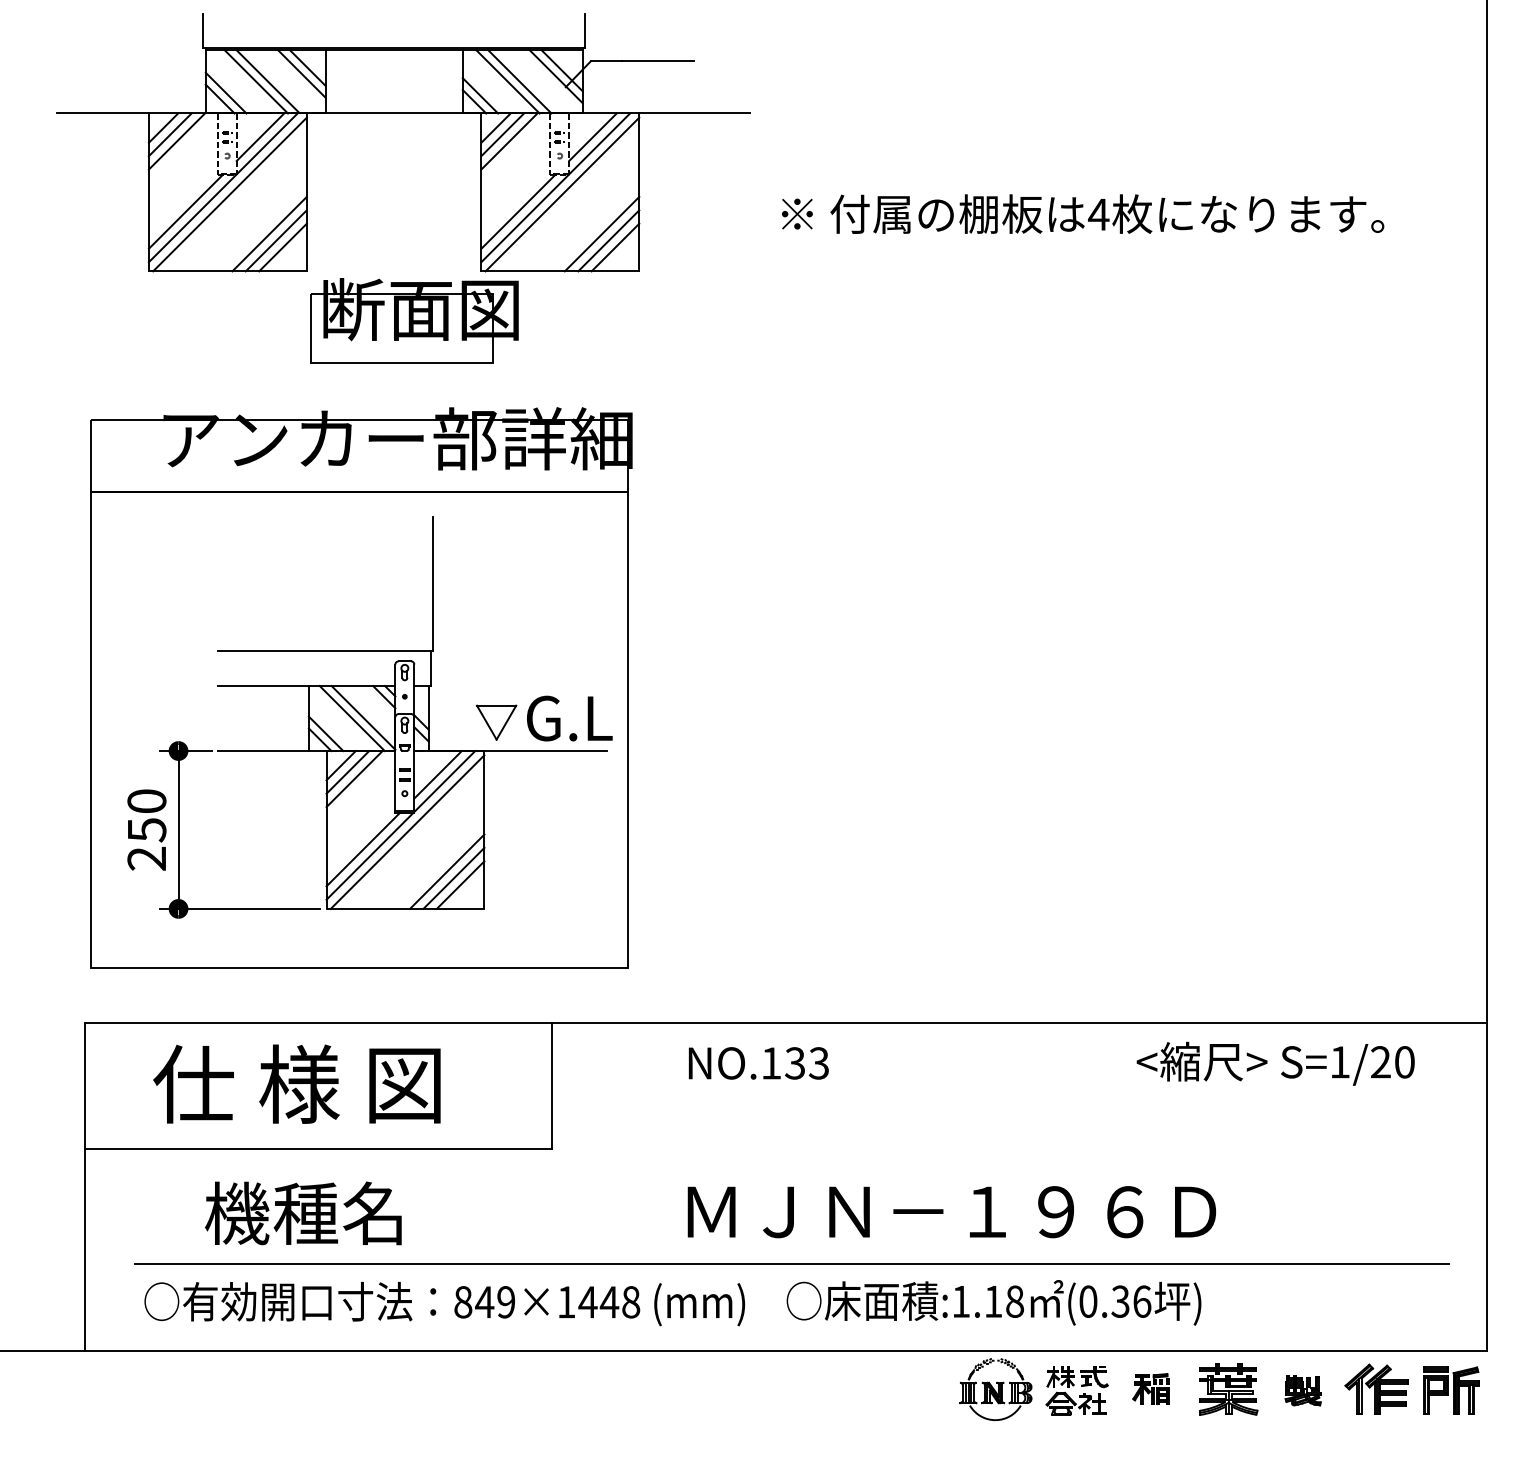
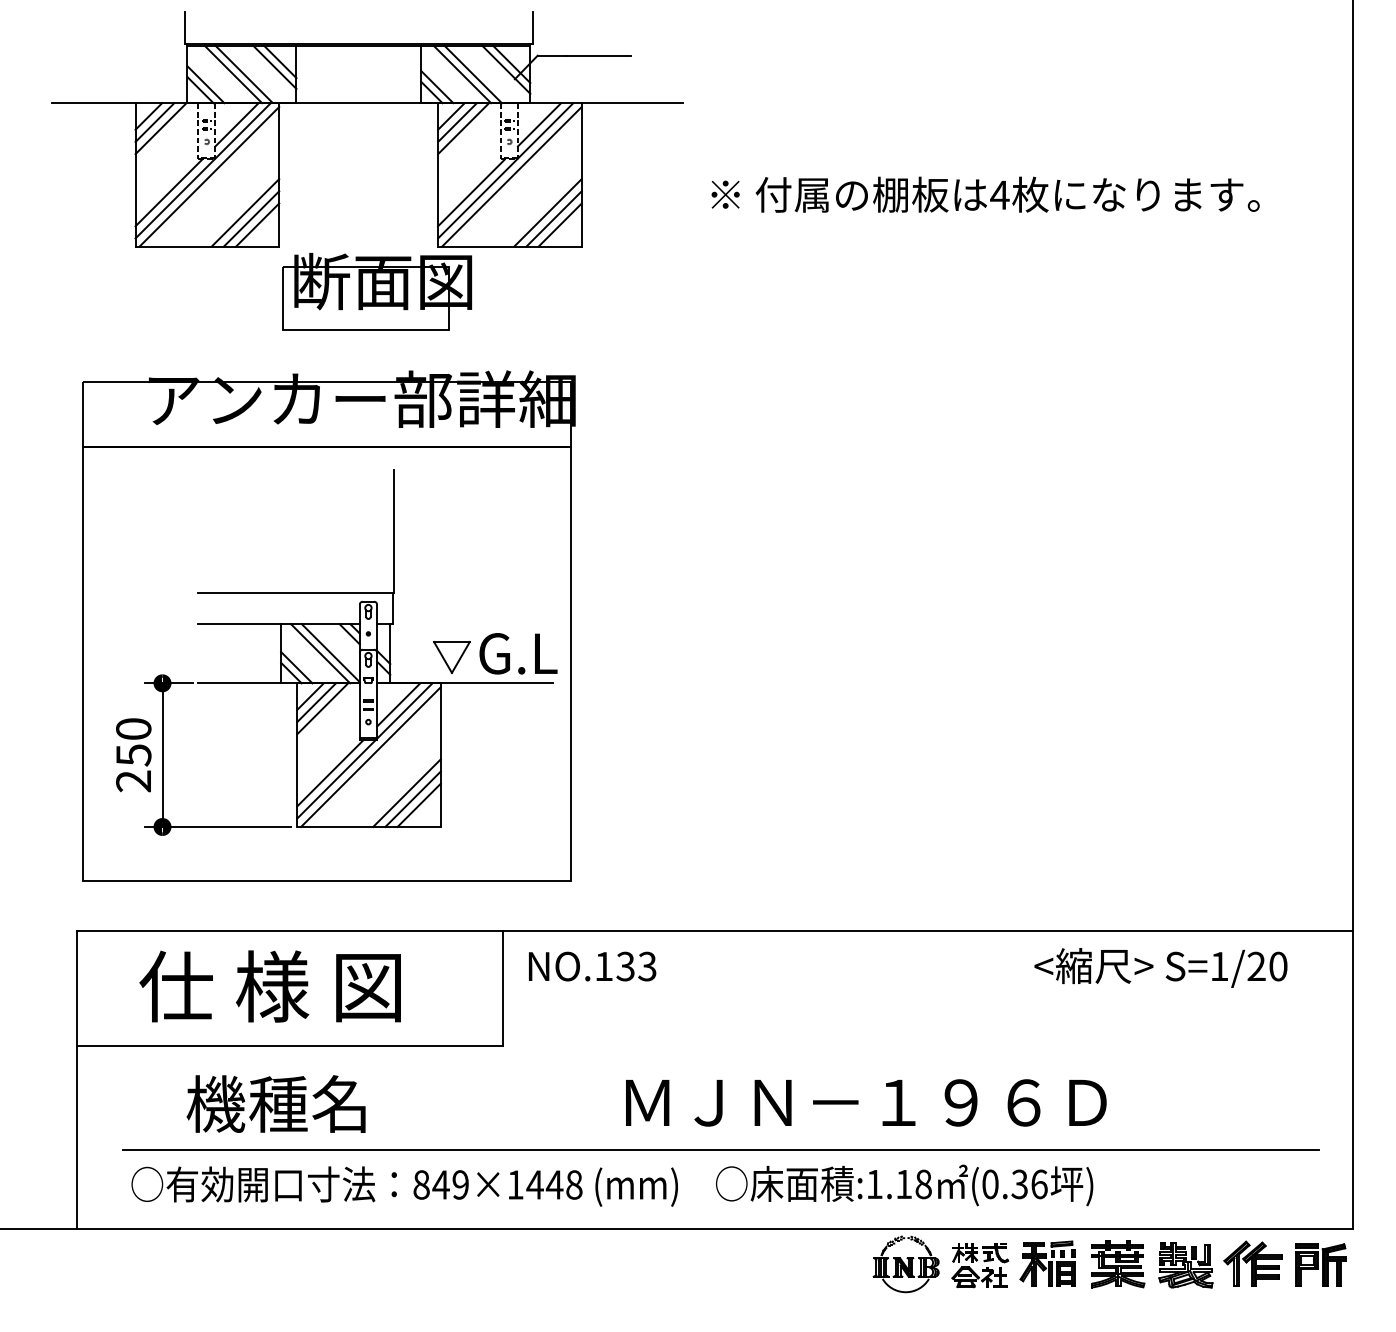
text: (758, 1063) -> (592, 966), moved
part: (1151, 1388) -> (1047, 1263), size x1.67
part: (1302, 1390) -> (1185, 1265), size x1.67

